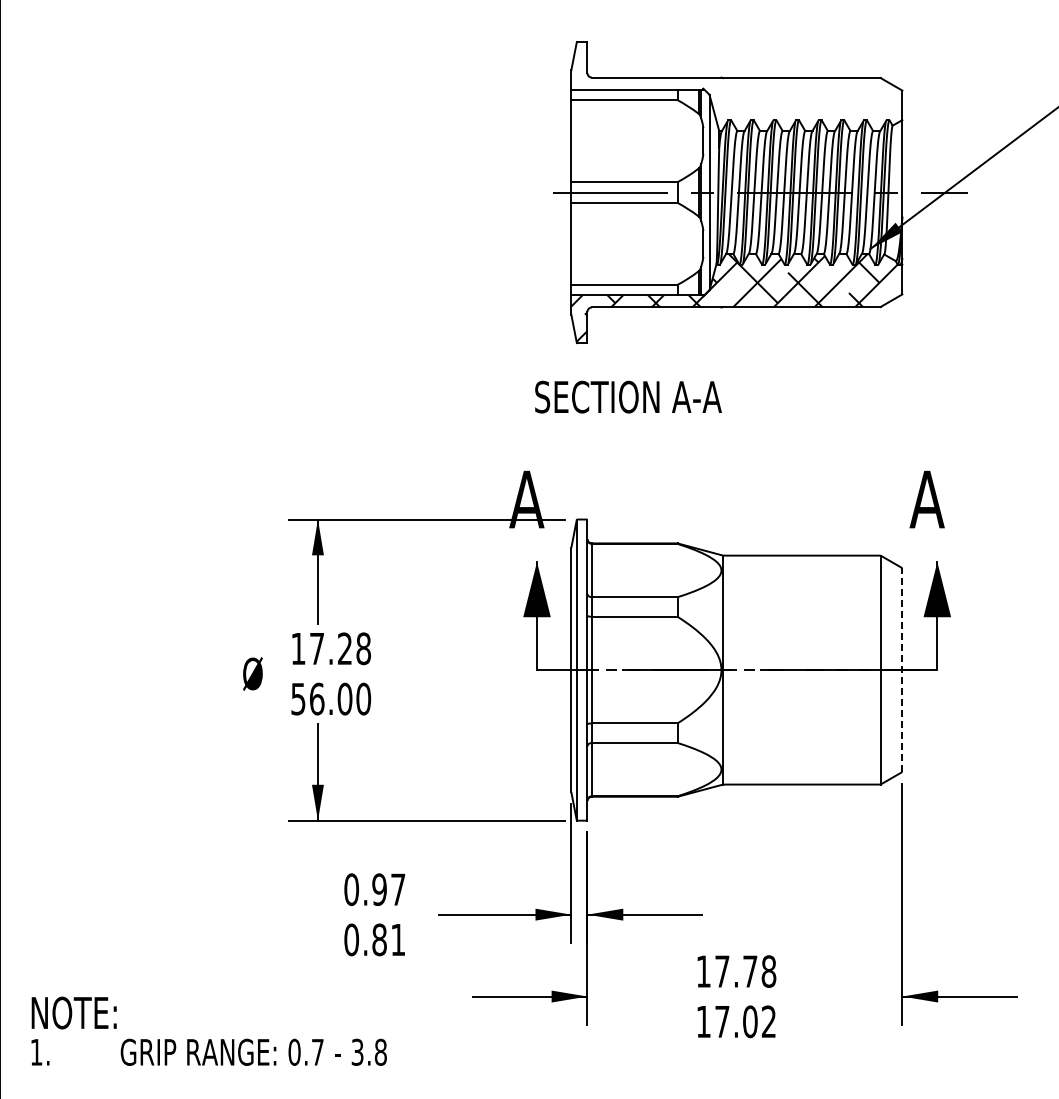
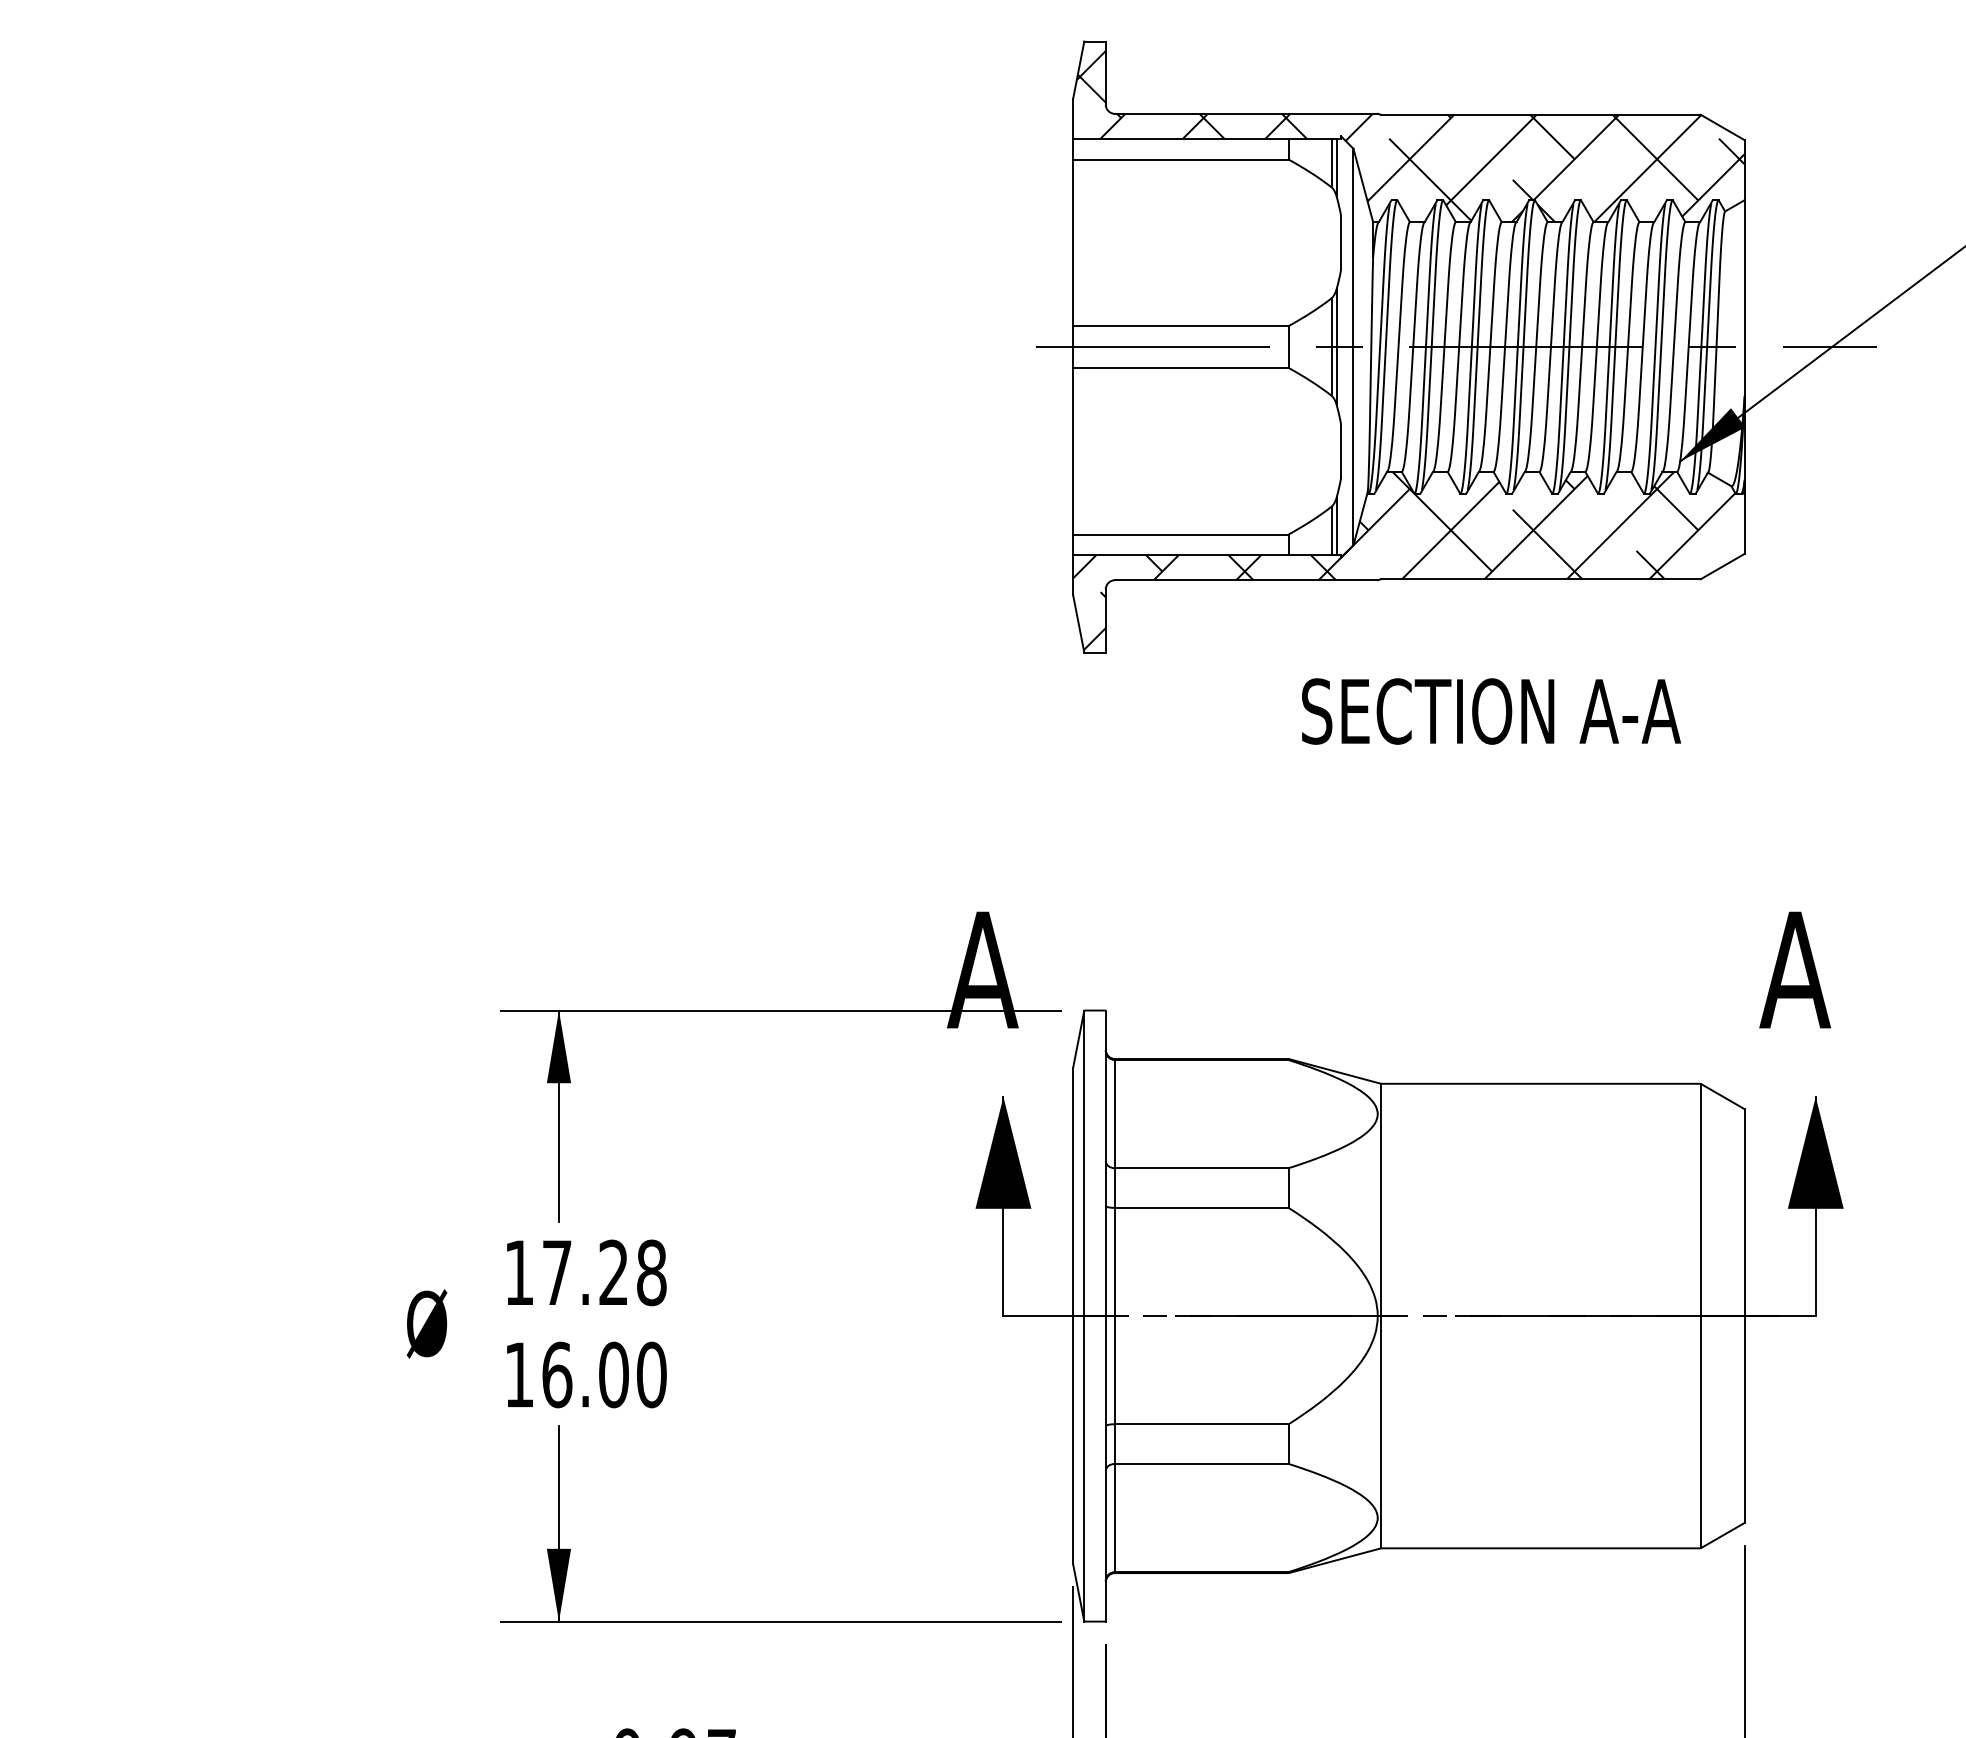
hatch: (737, 88) -> (1410, 135), added
text: (628, 396) -> (1491, 710), moved
line: (902, 670) -> (1745, 1316), dashed -> solid
text: (298, 699) -> (519, 1375), 56.00 -> 16.00

